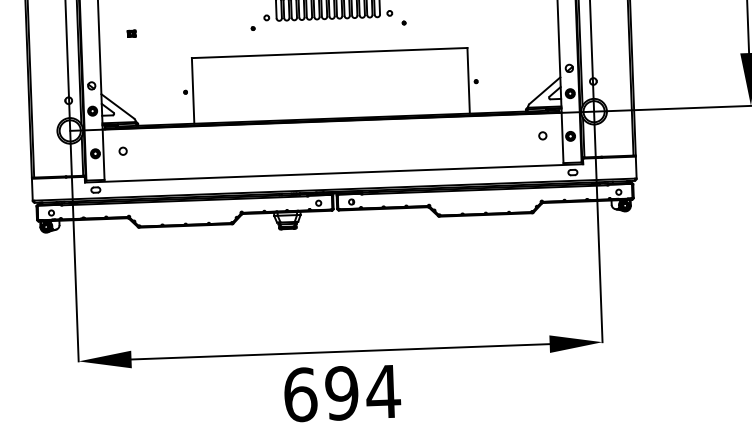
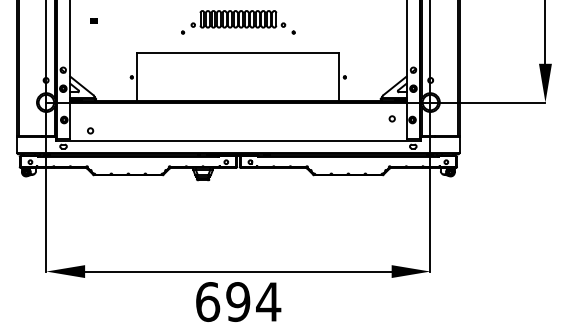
part: (131, 32) -> (93, 20), moved
circle: (123, 150) -> (90, 130), moved

